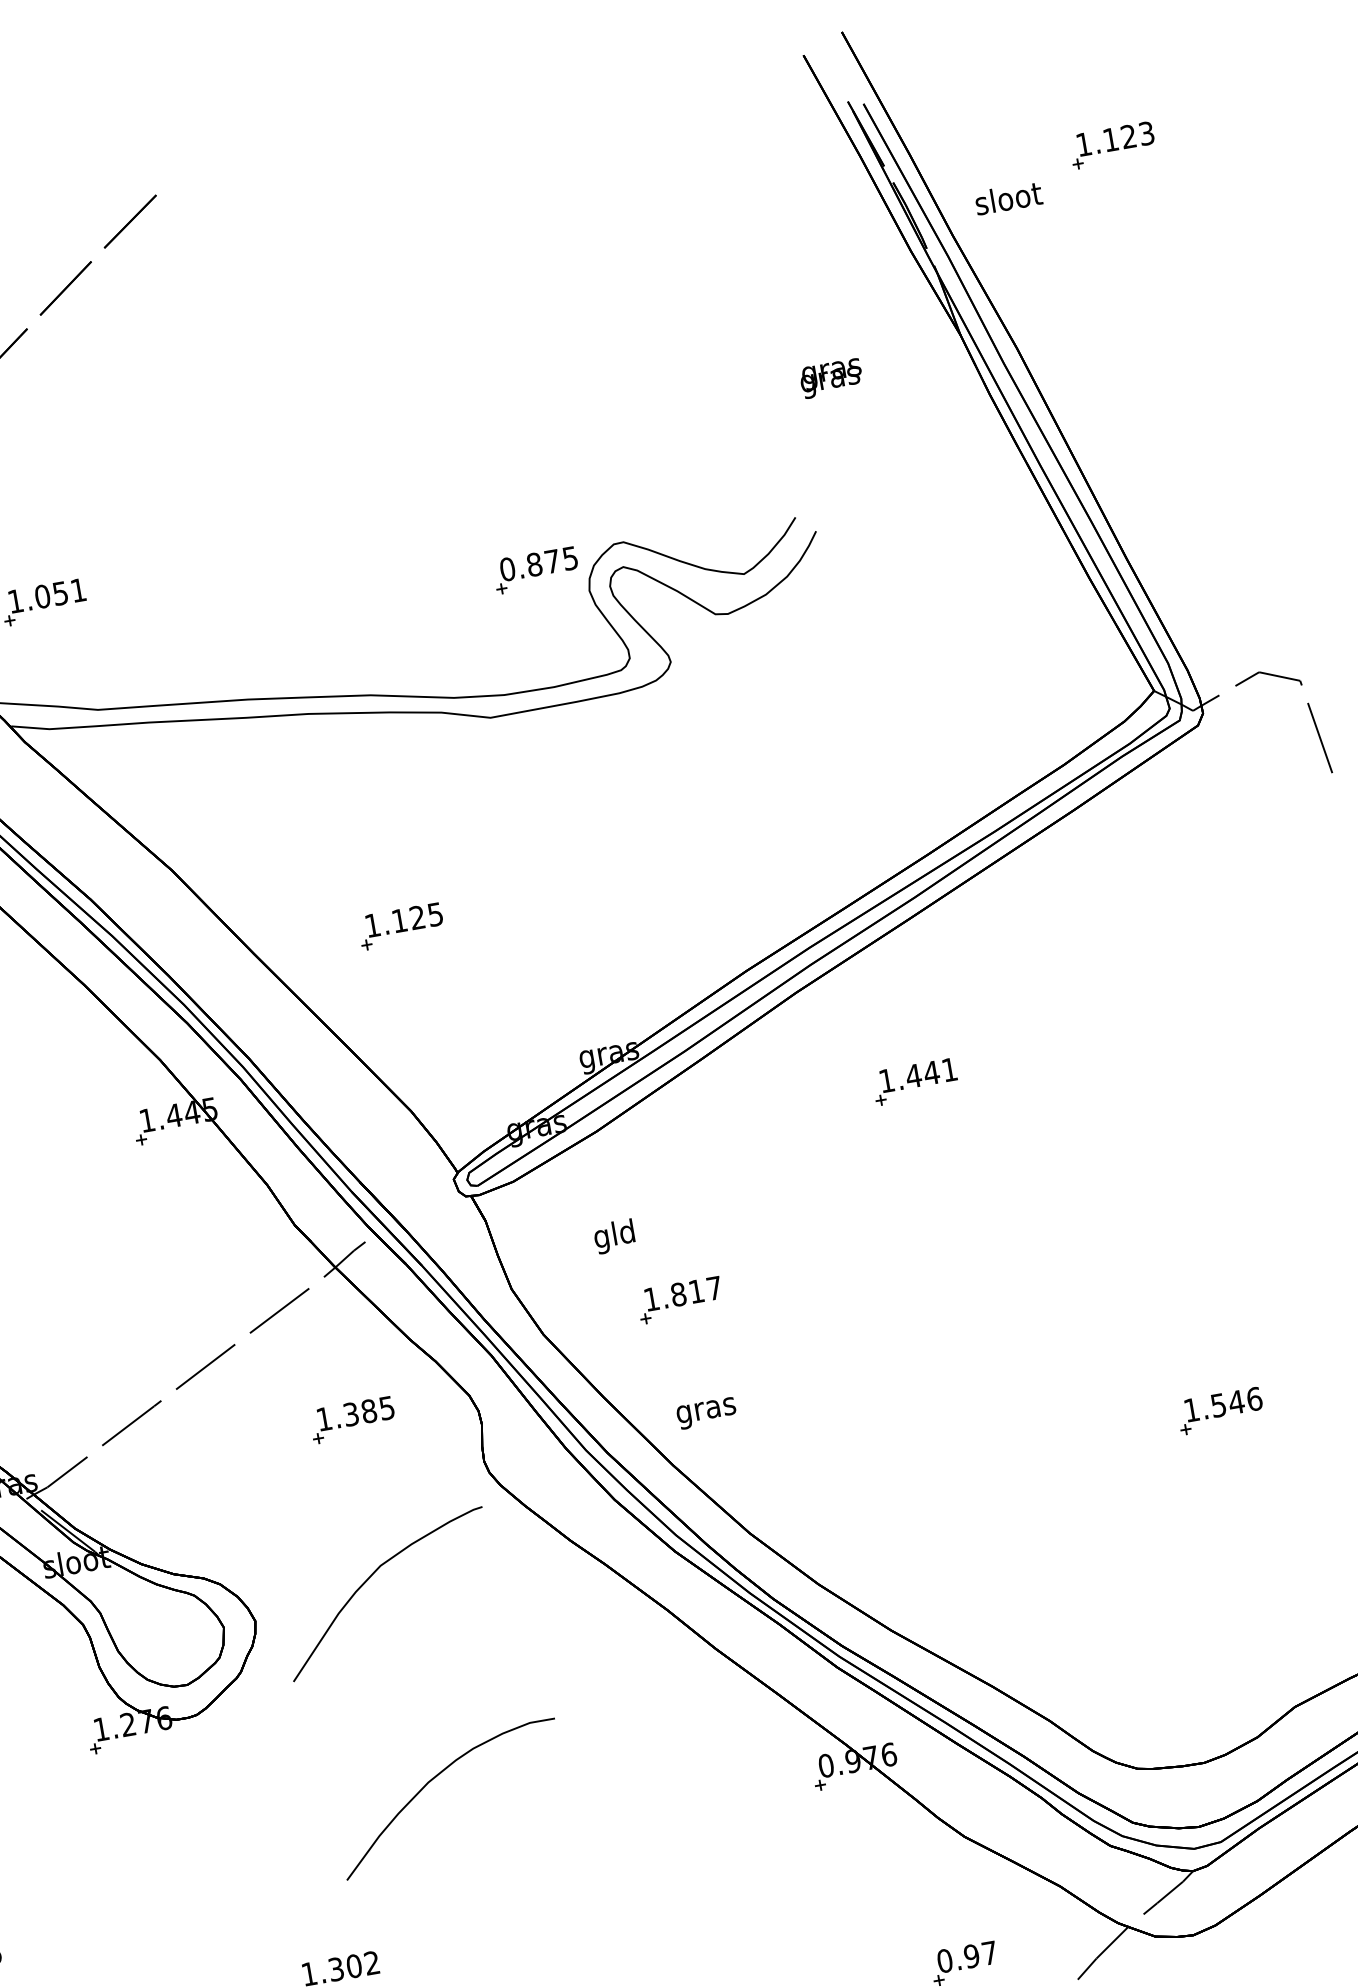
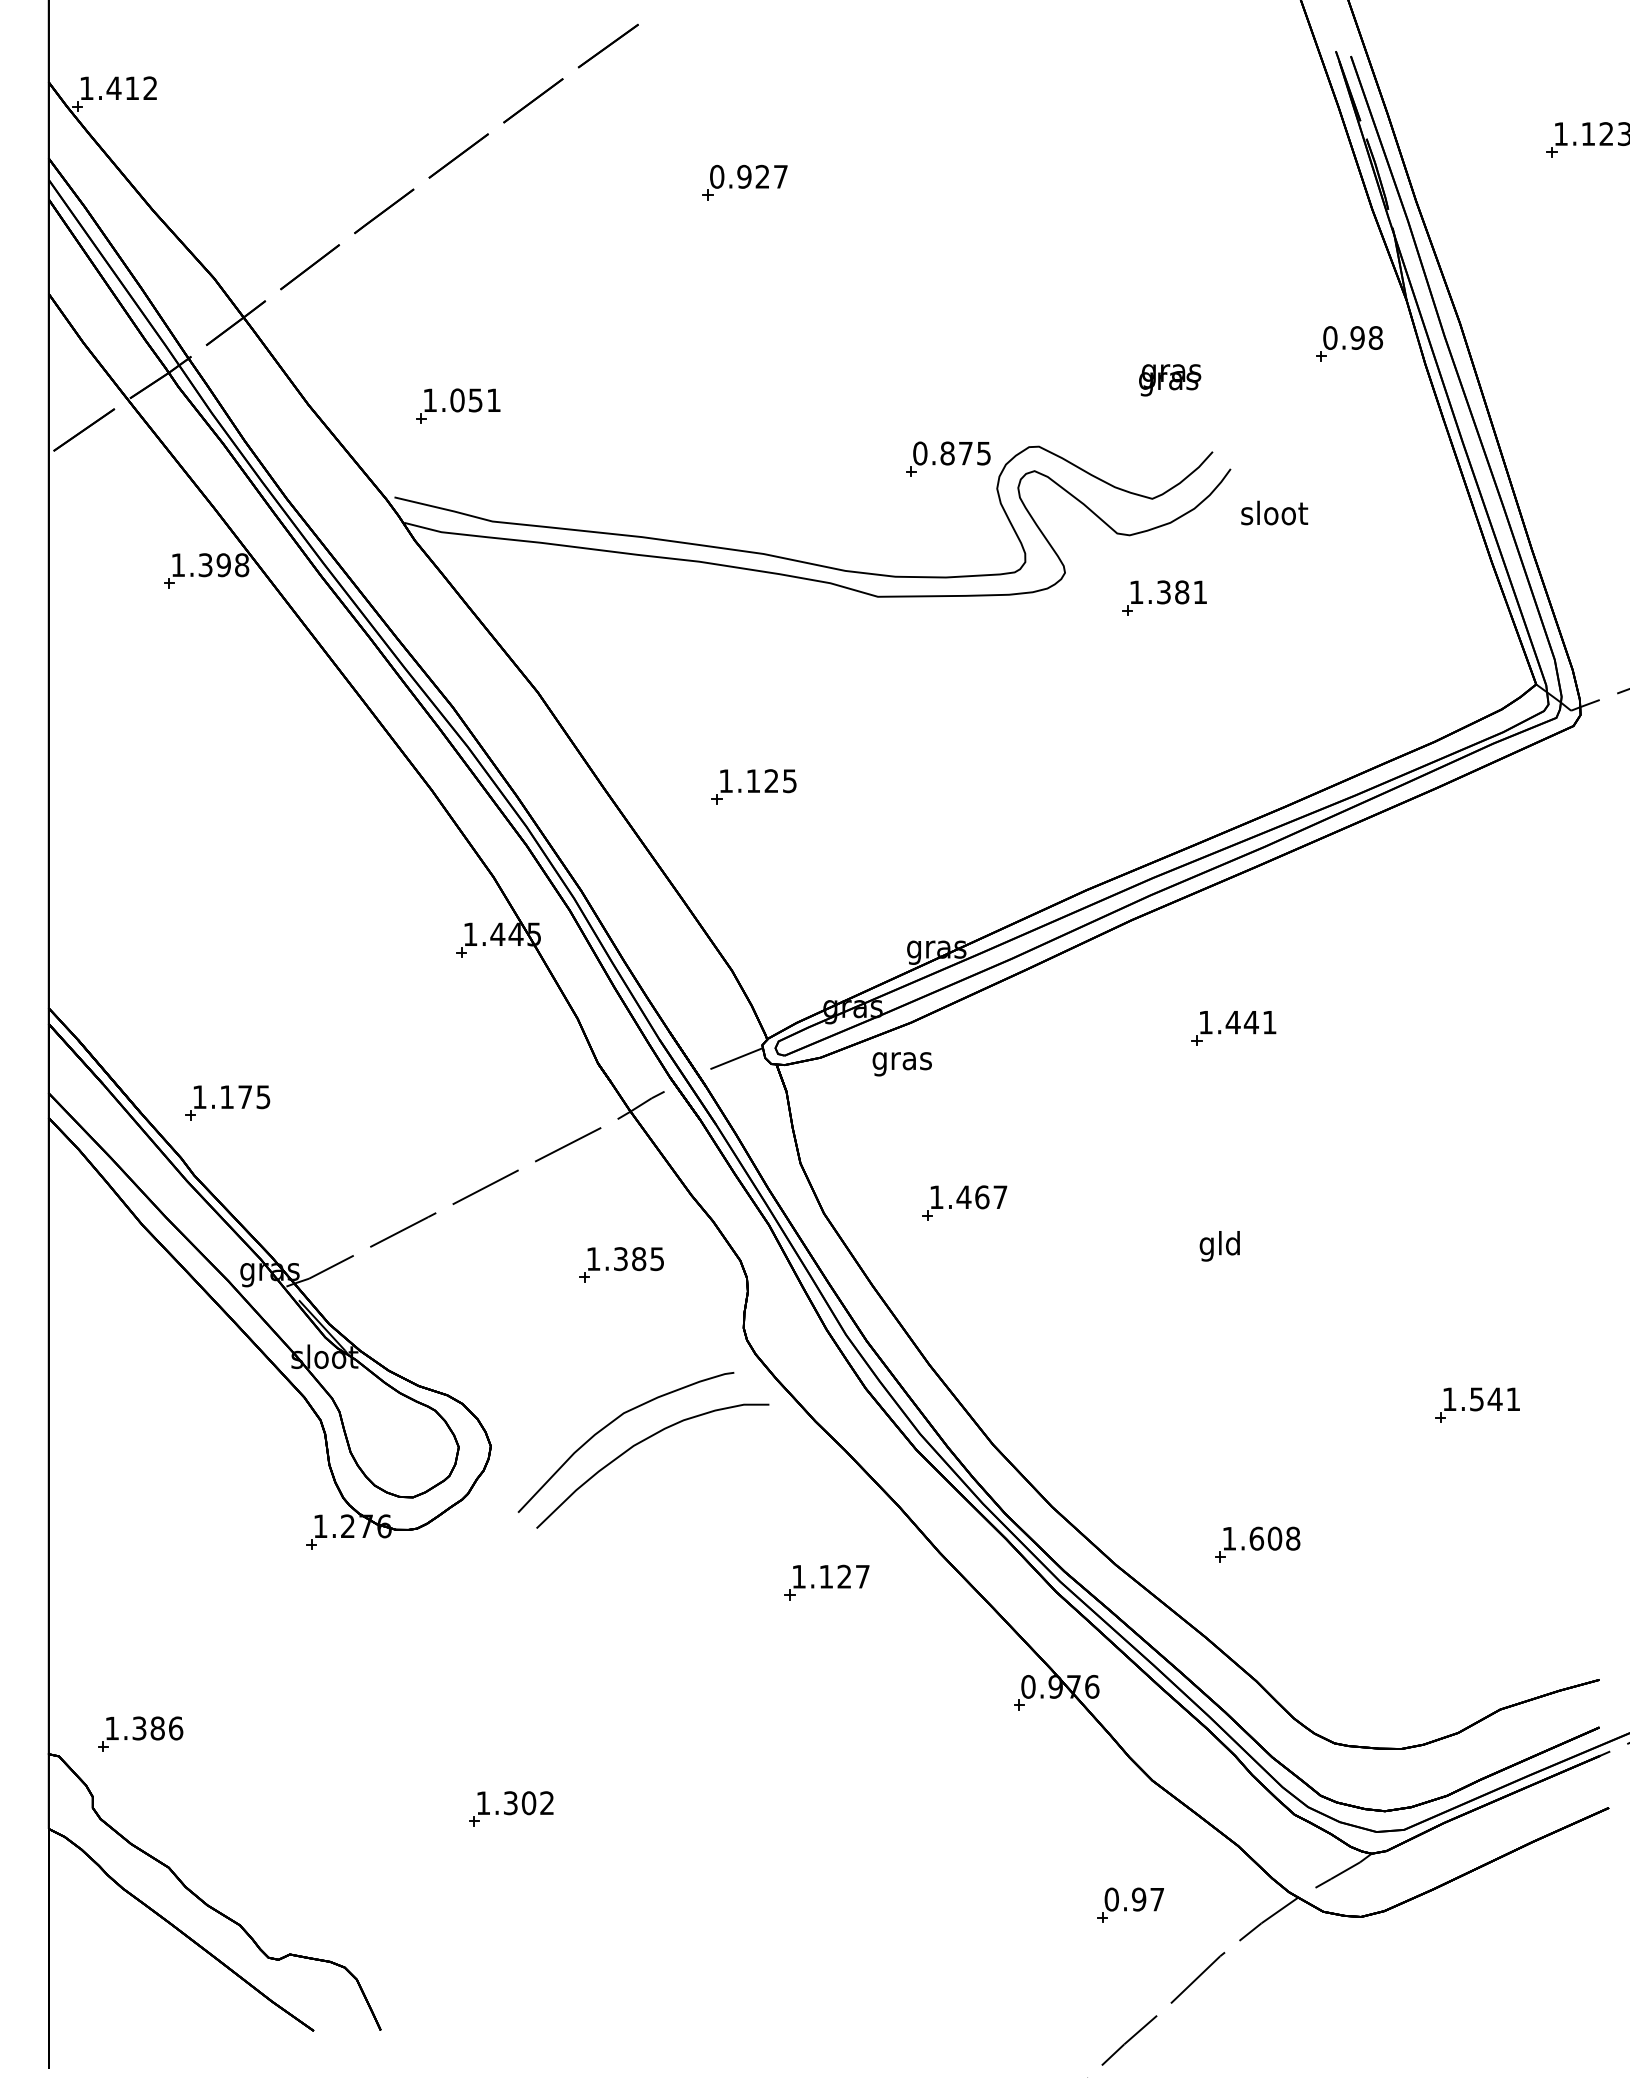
text: (1008, 197) -> (1274, 512), moved
part: (287, 332) -> (744, 182), added
text: (831, 378) -> (1170, 380), moved
part: (911, 387) -> (1349, 343), added
part: (772, 669) -> (1164, 597), added
line: (430, 1196) -> (736, 1058), added
text: (614, 1236) -> (1219, 1246), moved
text: (687, 1293) -> (972, 1197), 1.817 -> 1.467
text: (1254, 1399) -> (1513, 1399), 1.546 -> 1.541
text: (706, 1413) -> (901, 1064), moved
part: (1027, 1586) -> (1257, 1544), added
part: (609, 1697) -> (826, 1582), added
curve: (434, 1778) -> (640, 1443), moved

